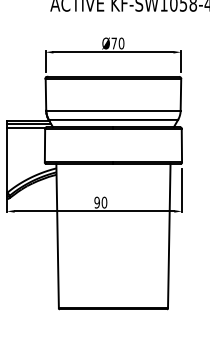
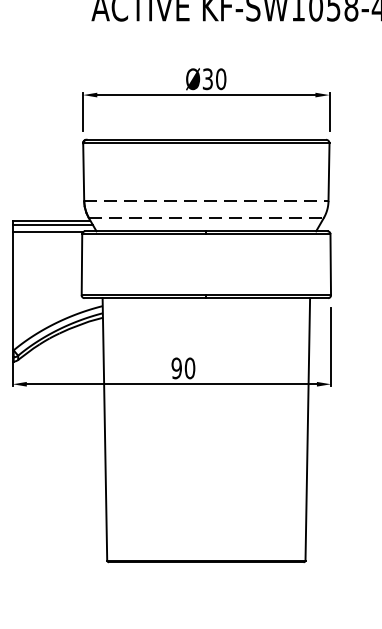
text: (113, 43) -> (206, 79), Ø70 -> Ø30
line: (113, 110) -> (206, 200), solid -> dashed
line: (113, 119) -> (206, 217), solid -> dashed

